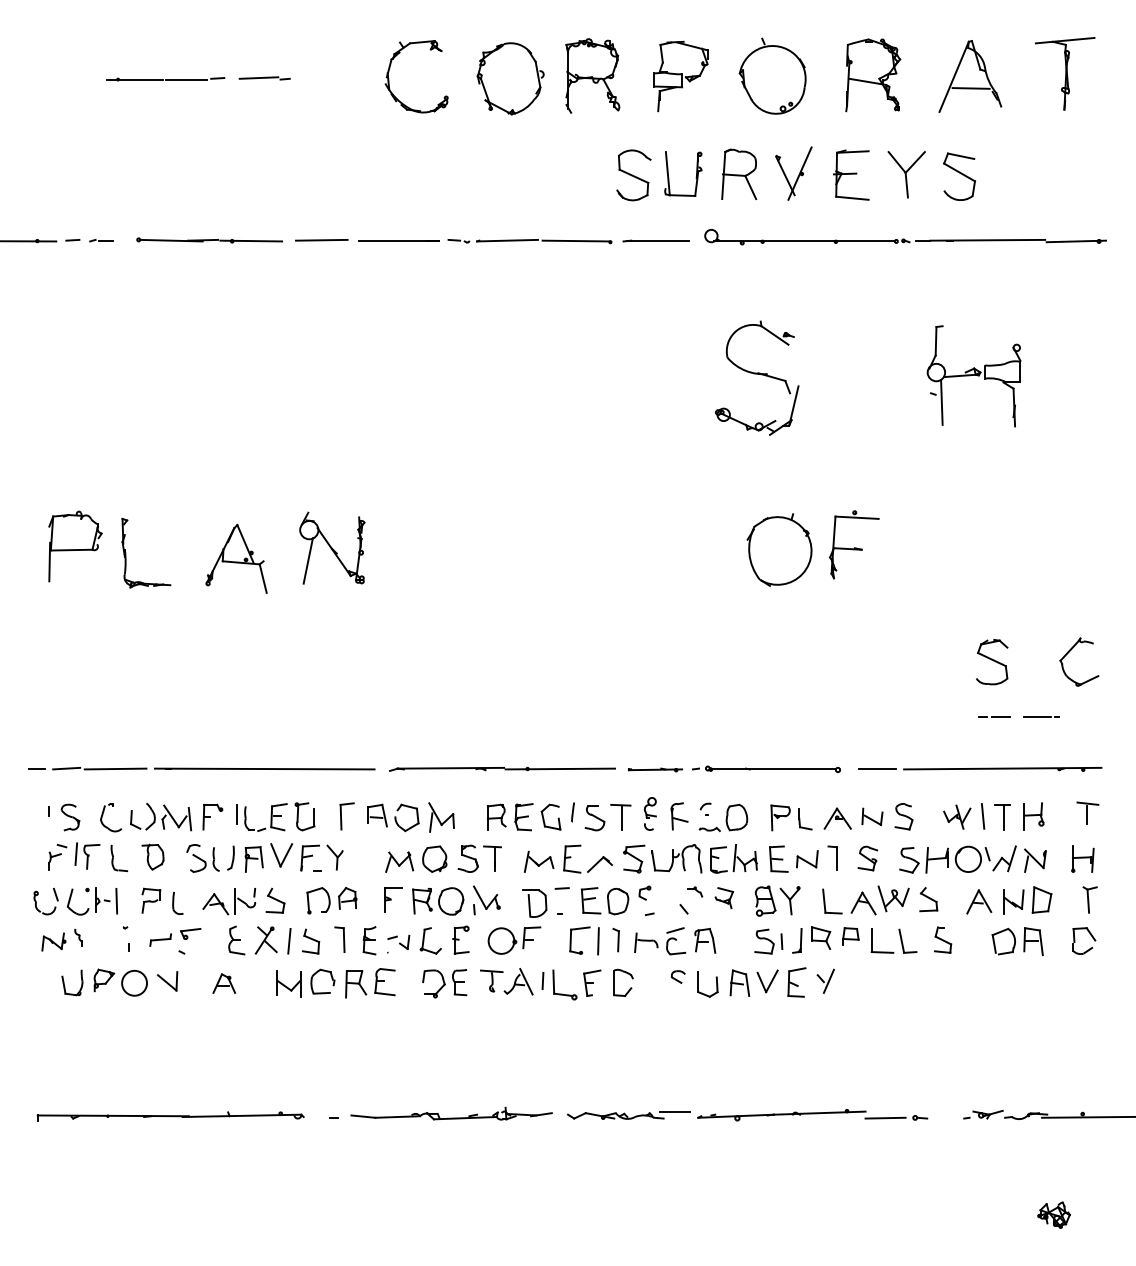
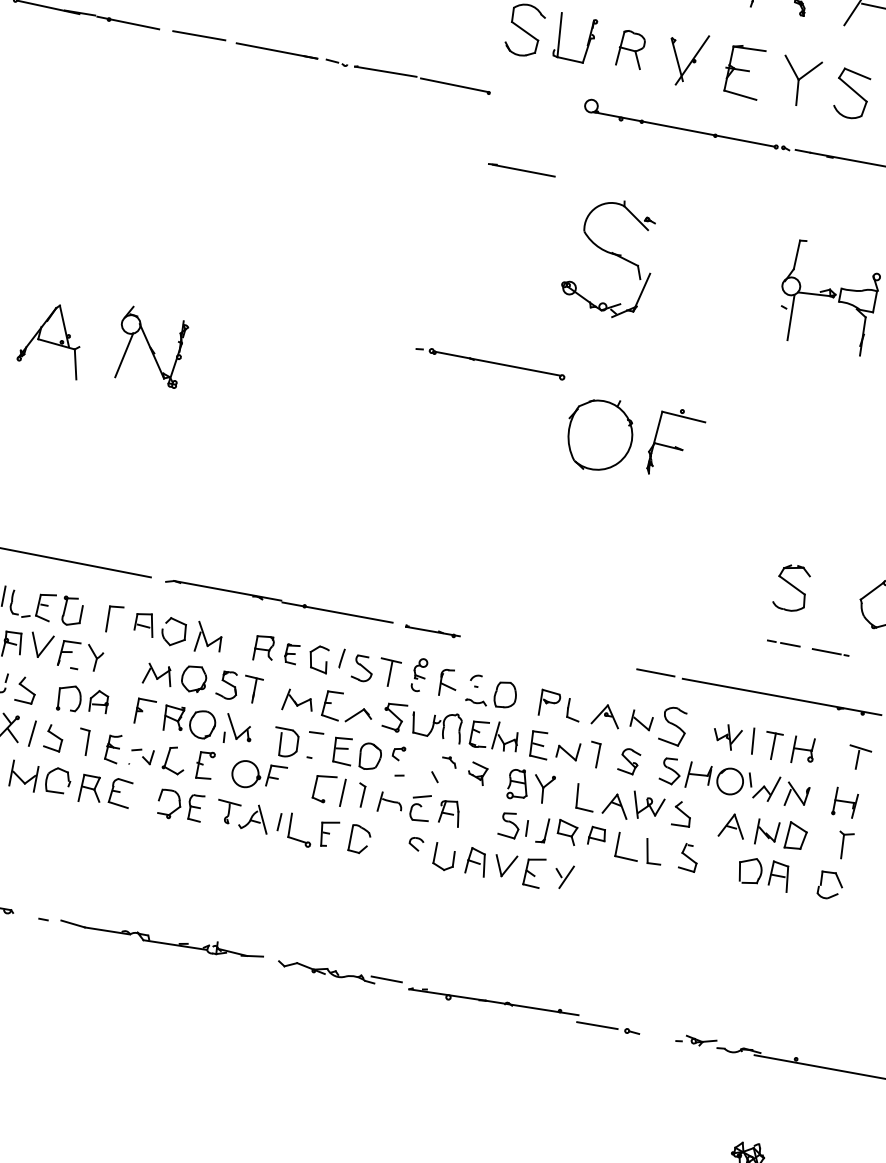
part: (739, 173) -> (631, 48), size x0.7
part: (655, 240) -> (521, 169), moved
part: (766, 768) -> (490, 362), moved
part: (903, 816) -> (673, 726), size x1.4
part: (523, 817) -> (291, 654), size x0.7

